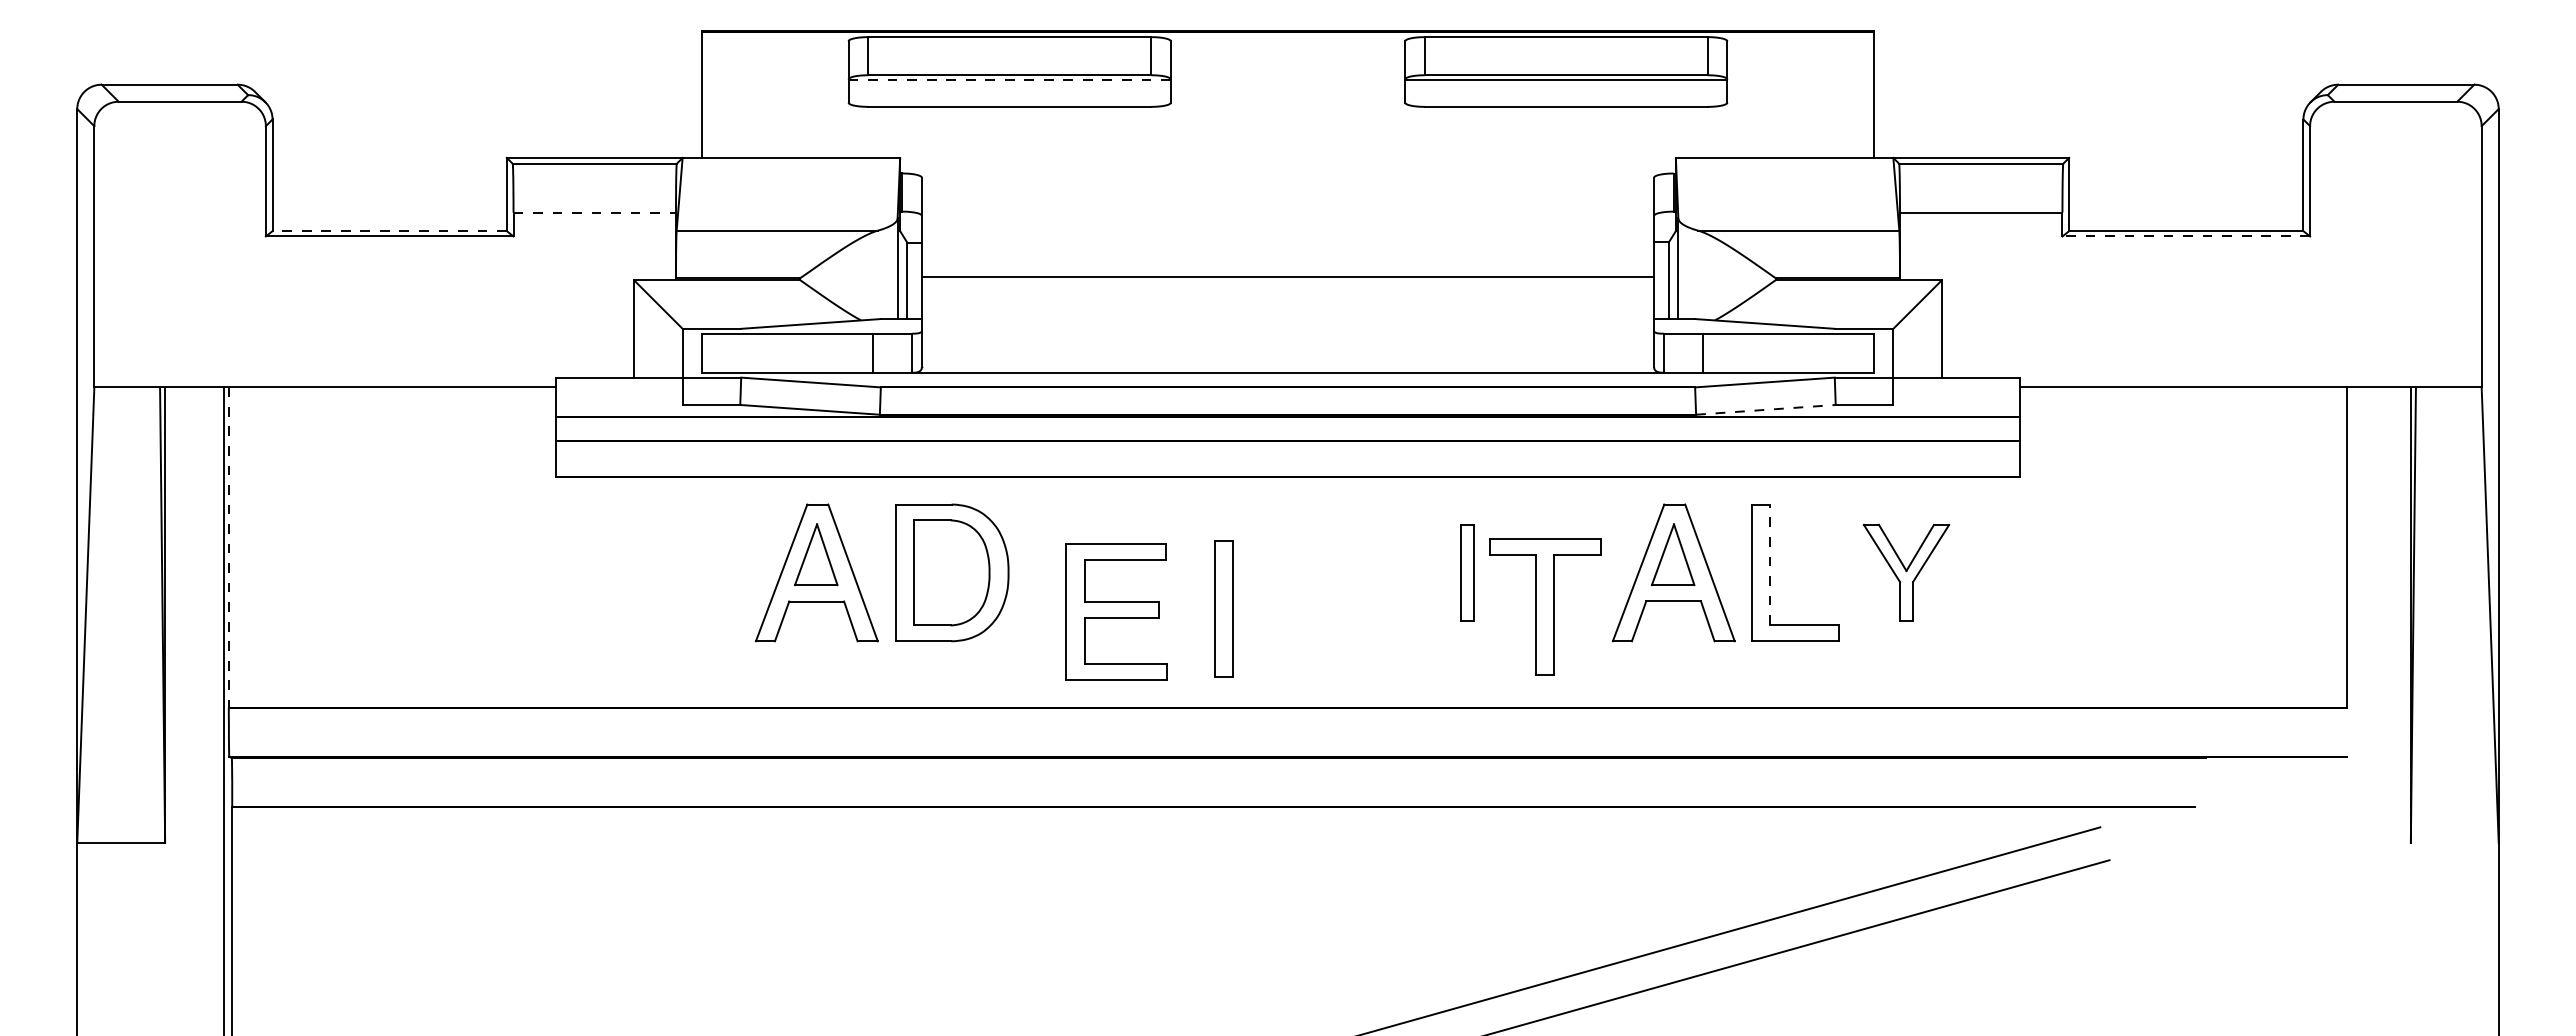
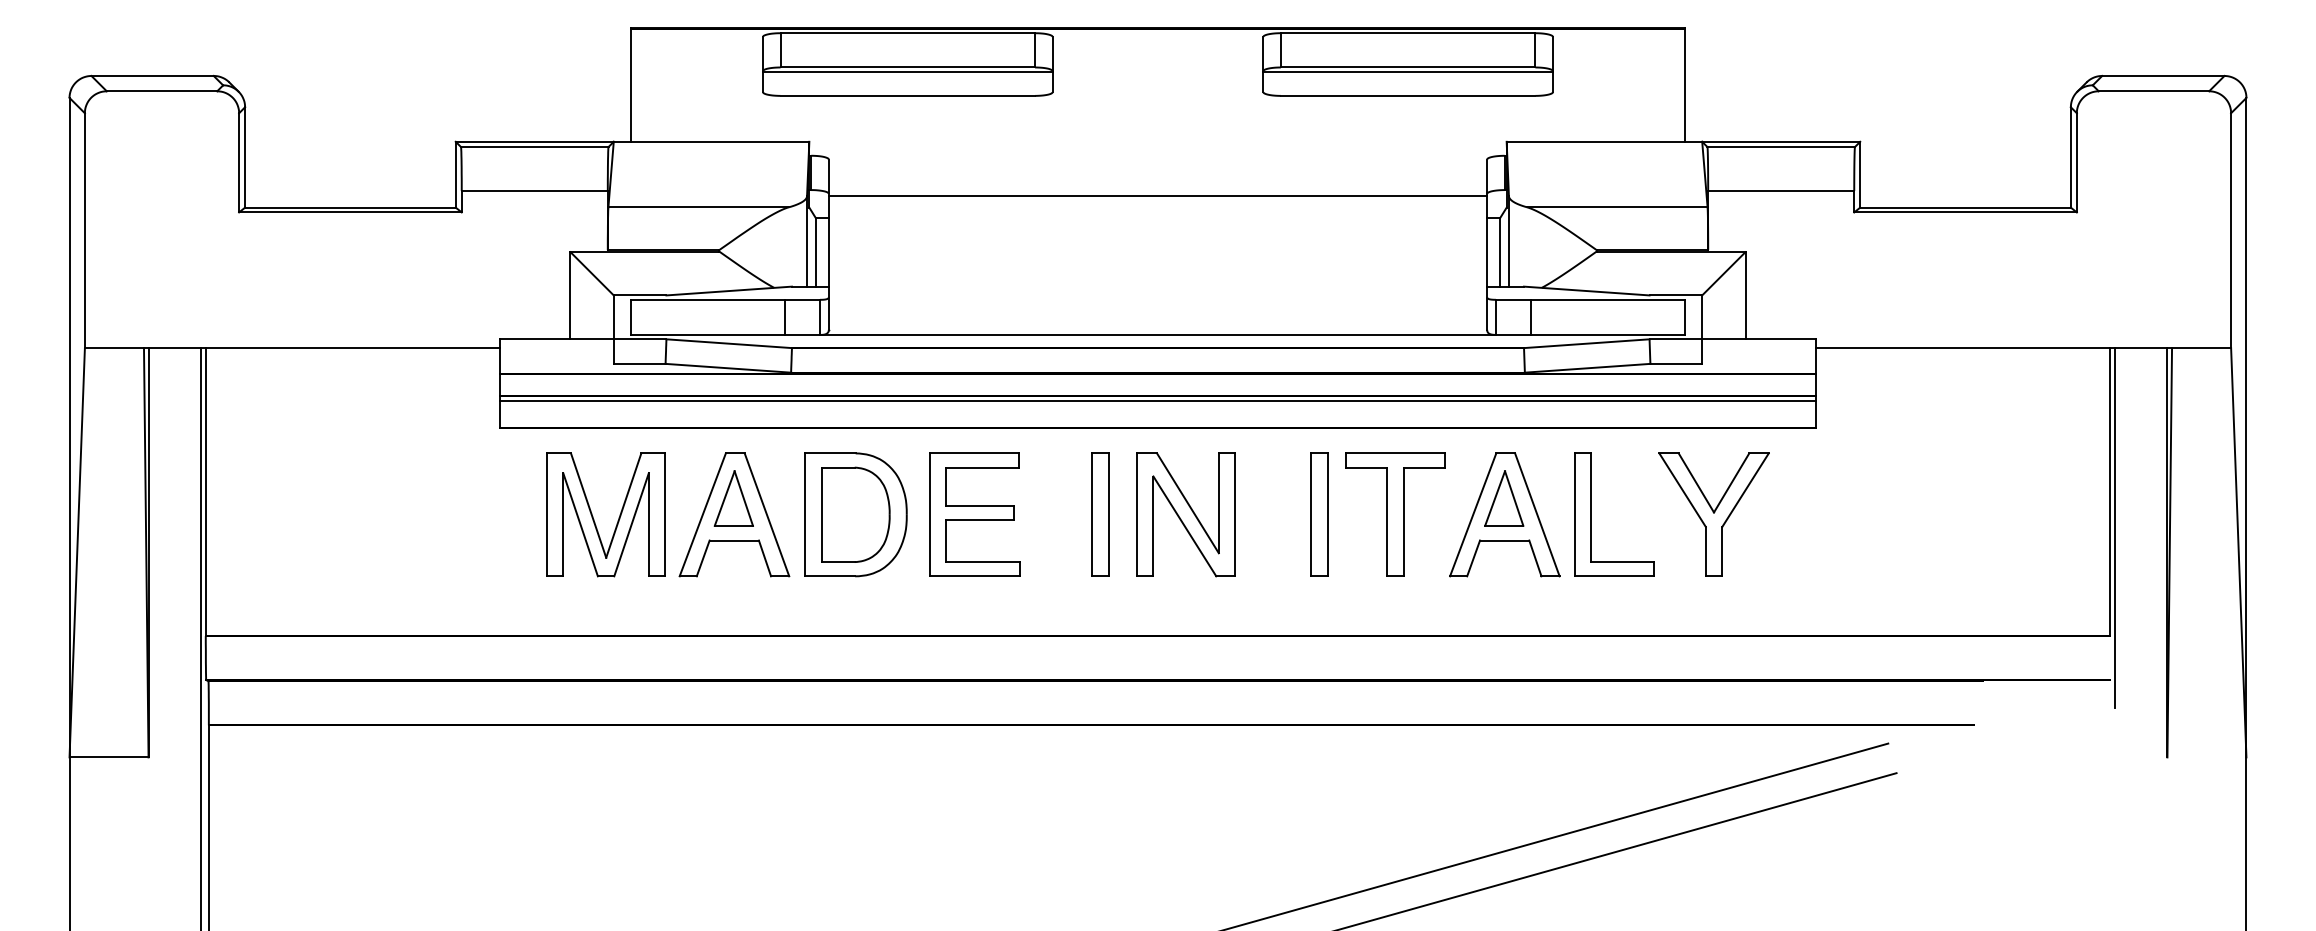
line: (1010, 80) -> (908, 72), dashed -> solid
line: (595, 212) -> (535, 190), dashed -> solid
line: (389, 231) -> (350, 207), dashed -> solid
line: (2186, 236) -> (1965, 212), dashed -> solid
line: (1287, 277) -> (1157, 196), moved
line: (1765, 409) -> (1587, 367), dashed -> solid
line: (1287, 445) -> (1157, 400), added
line: (228, 548) -> (205, 492), dashed -> solid
line: (1770, 564) -> (1591, 507), dashed -> solid
part: (1319, 572) -> (1186, 514), added
part: (1467, 572) -> (1319, 514), size x1.43
part: (1906, 572) -> (1714, 514), size x1.43
part: (687, 577) -> (618, 518), added
line: (2352, 587) -> (2114, 527), added
part: (1545, 606) -> (1395, 514), moved
part: (1223, 608) -> (1100, 514), moved
part: (1116, 611) -> (975, 514), moved

